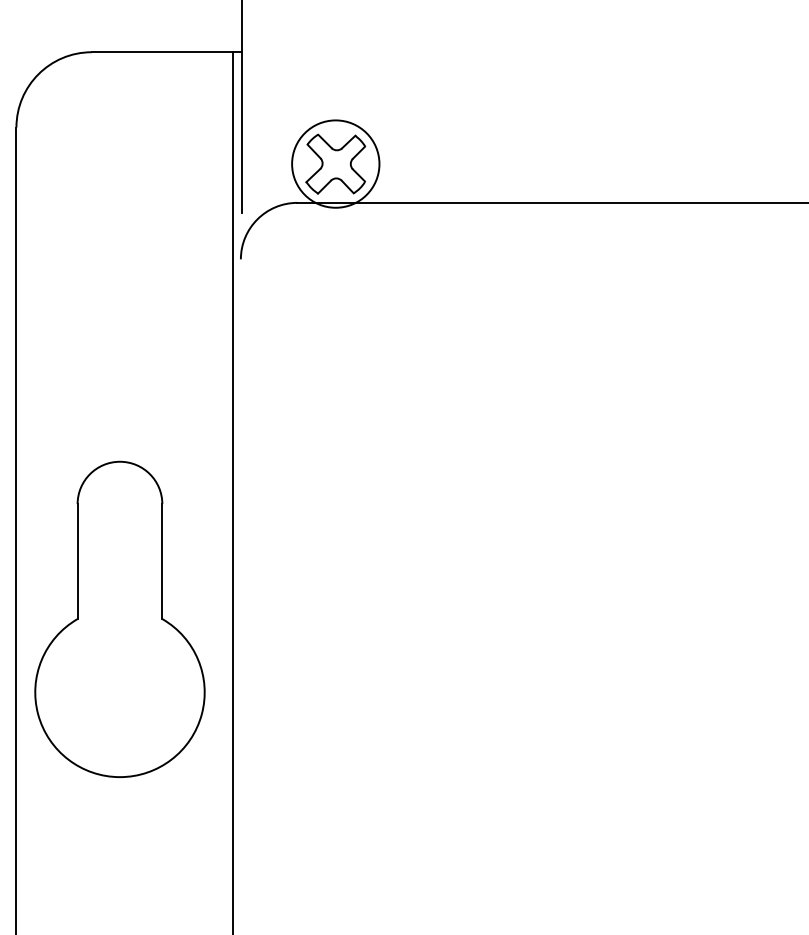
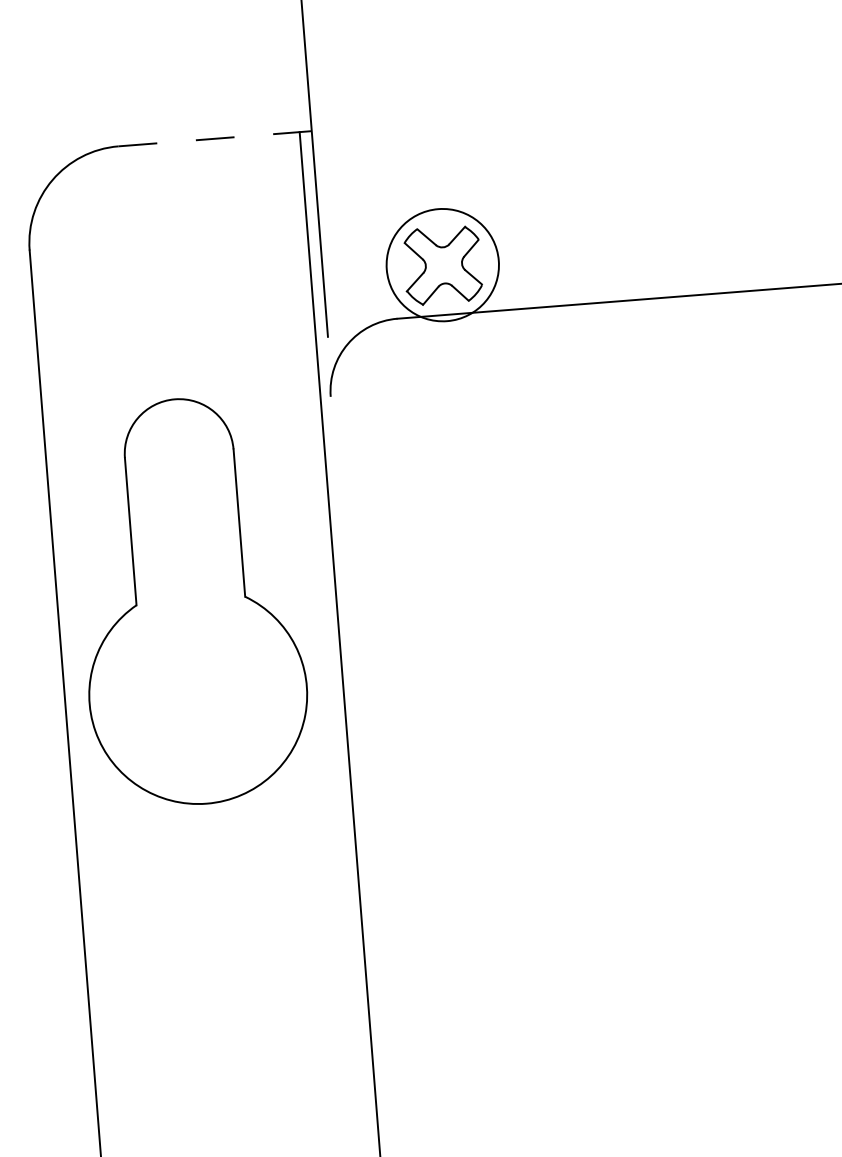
line: (167, 52) -> (215, 139), solid -> dashed
part: (119, 618) -> (190, 600), moved

